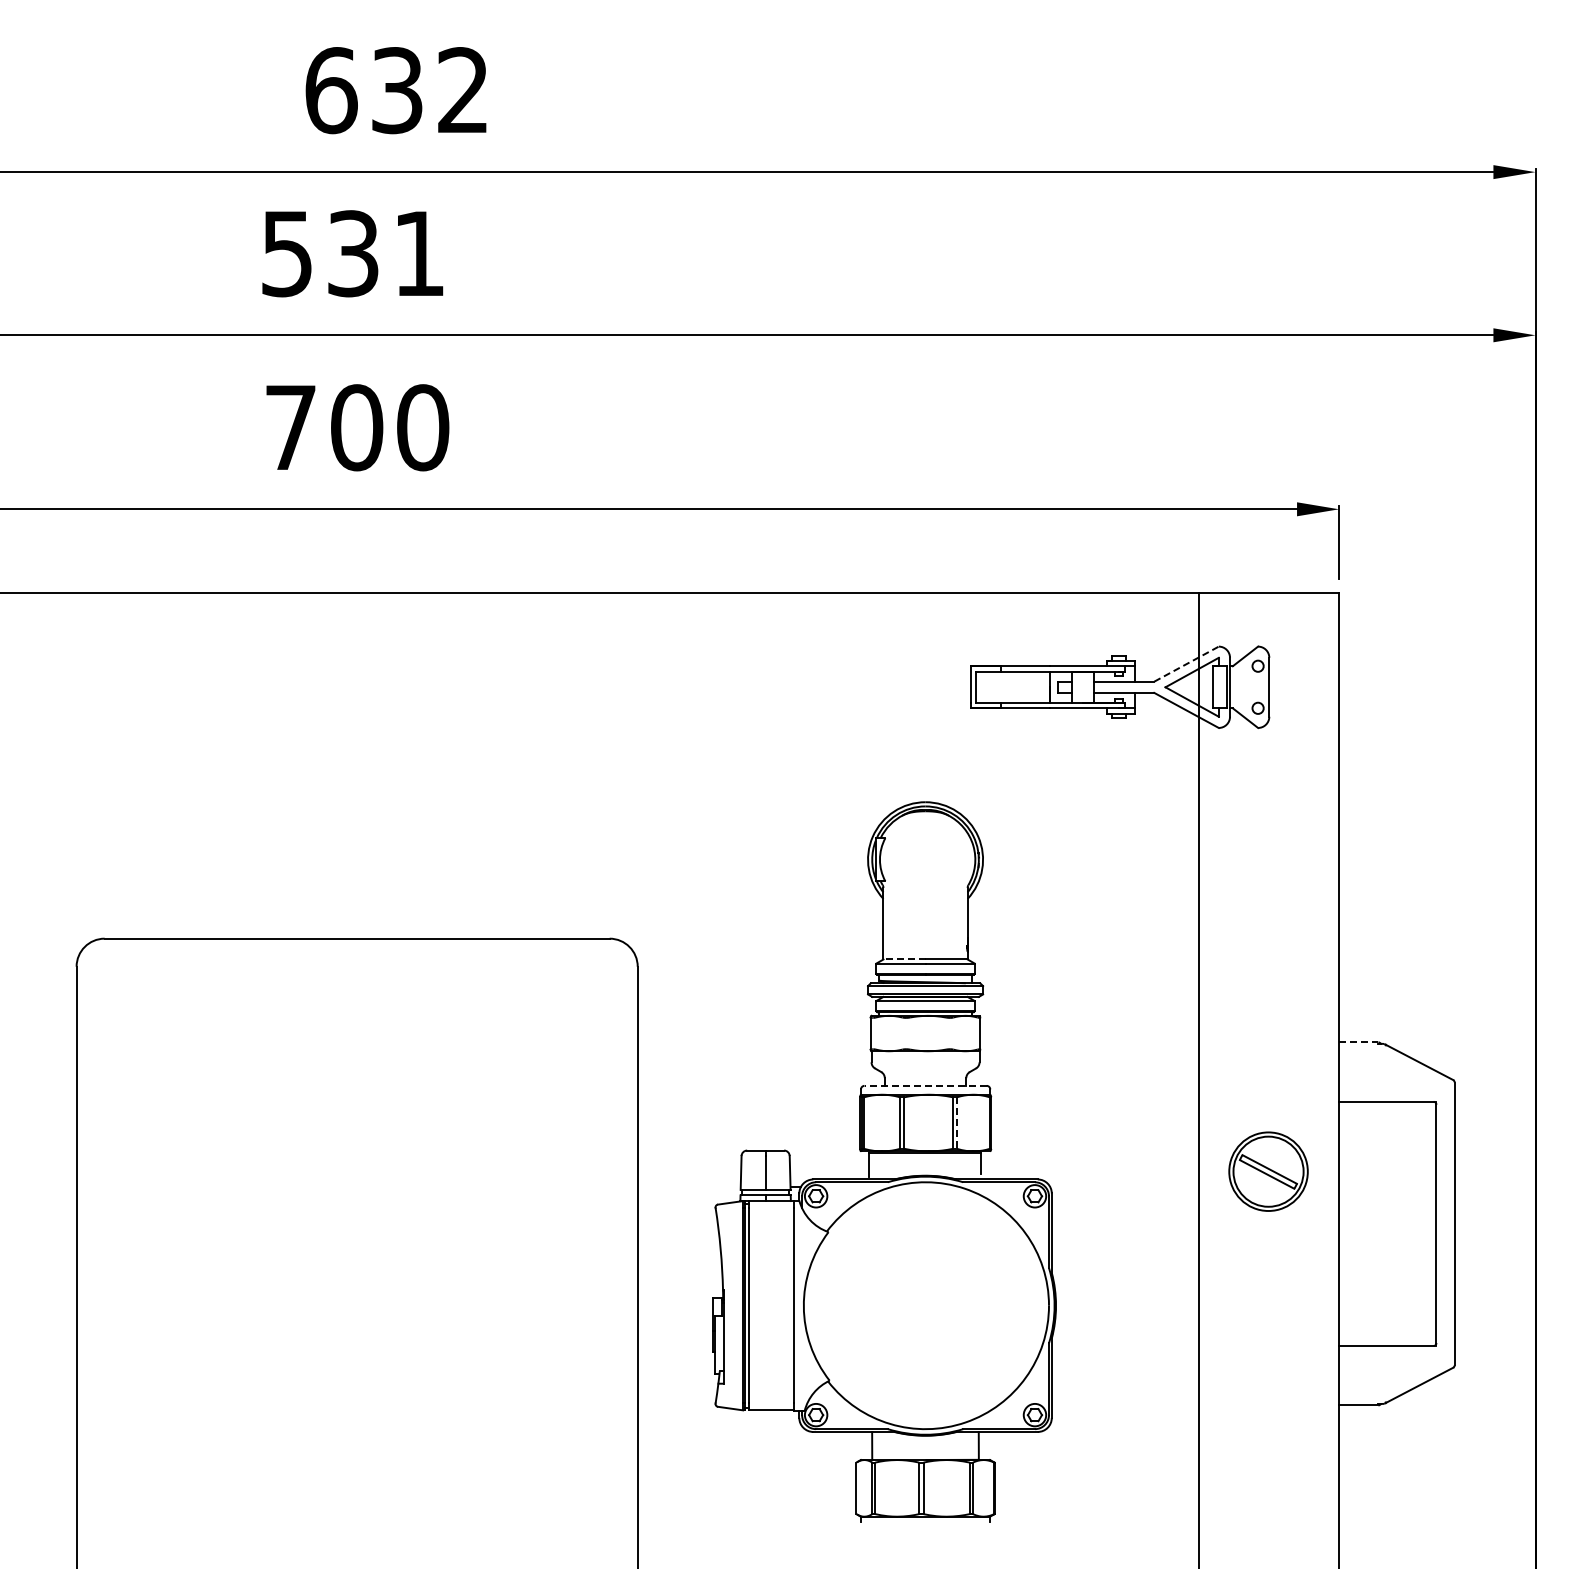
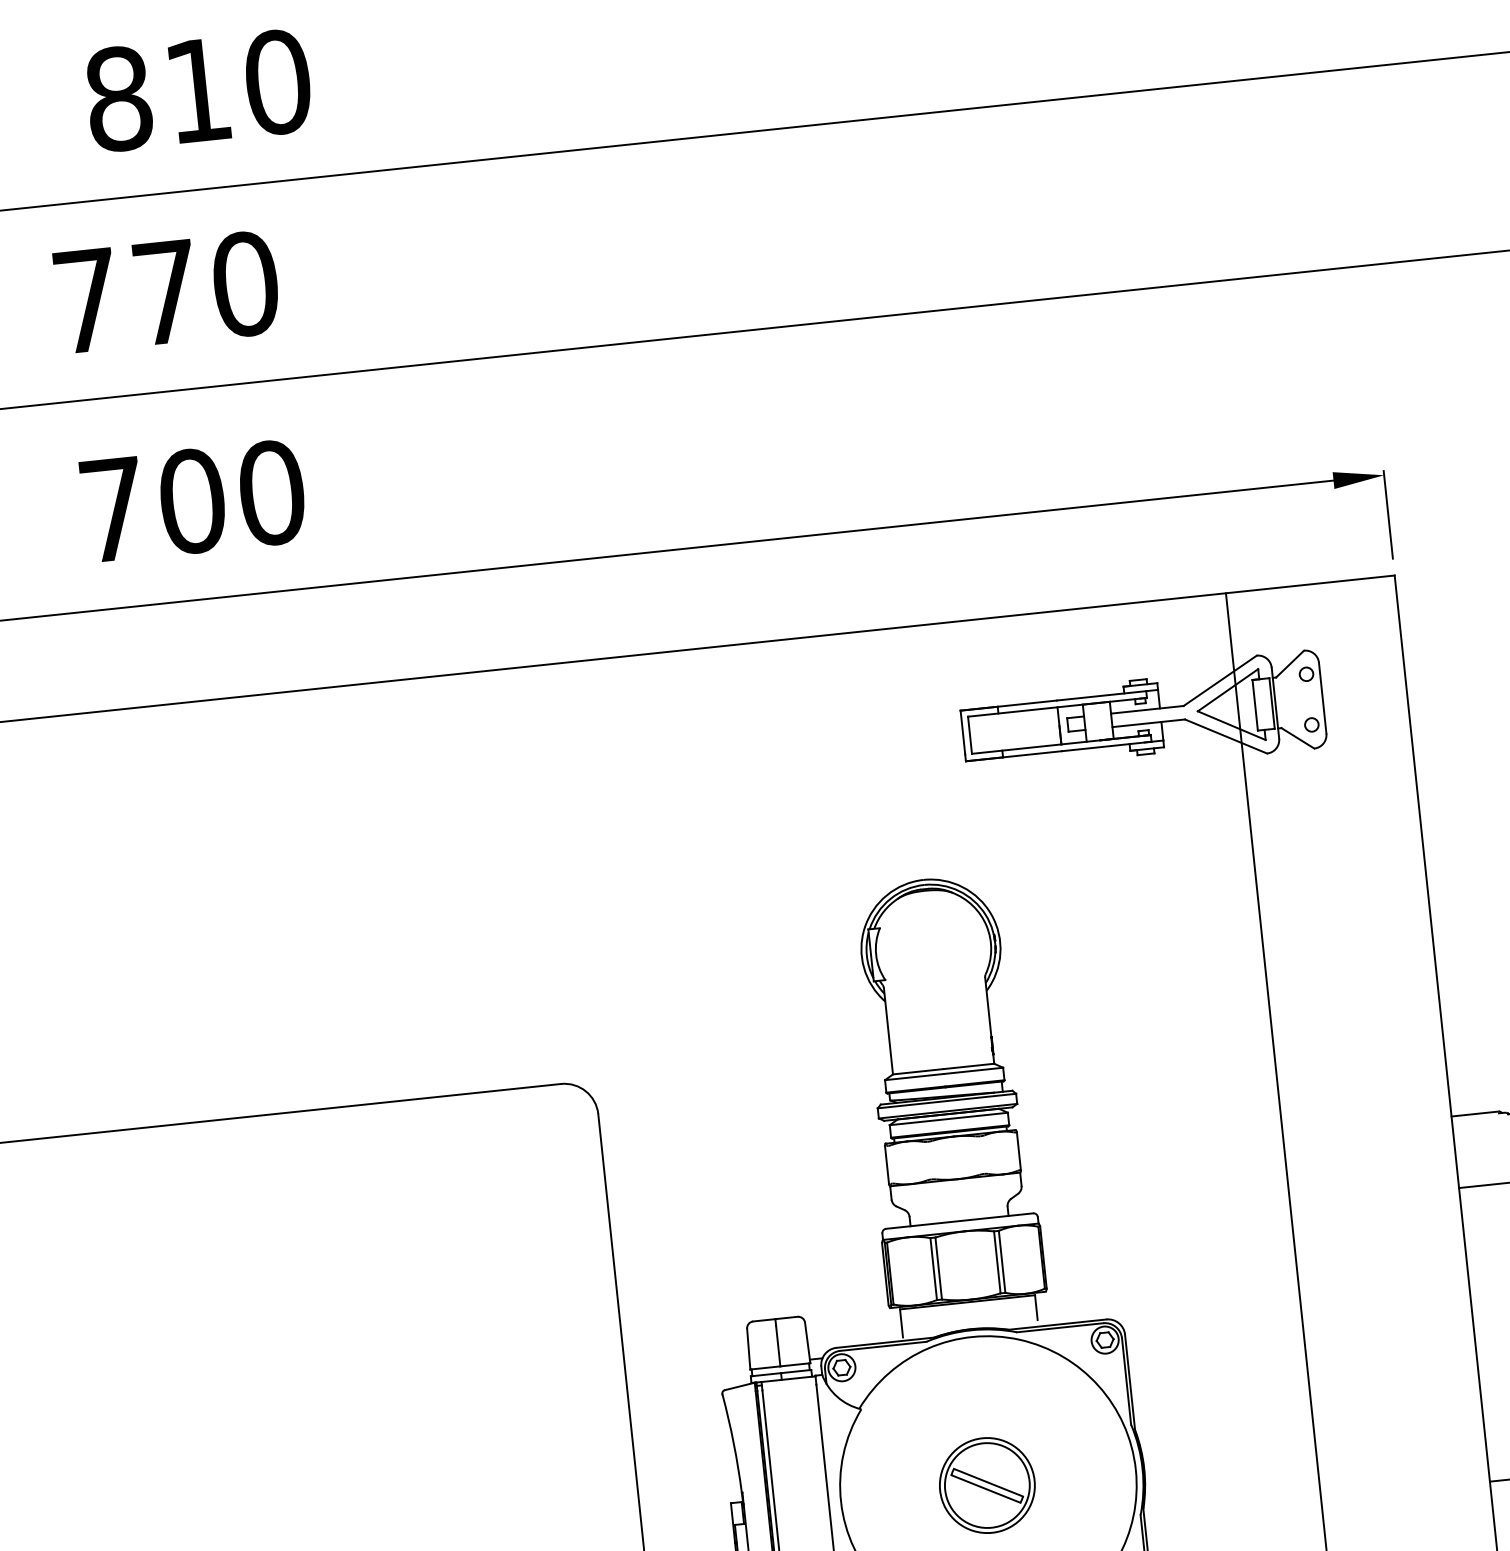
text: (397, 90) -> (198, 90), 632 -> 810
text: (353, 253) -> (166, 292), 531 -> 770
line: (1186, 664) -> (1220, 681), dashed -> solid
line: (904, 959) -> (918, 1071), dashed -> solid
line: (1358, 1042) -> (1474, 1114), dashed -> solid
line: (925, 1085) -> (959, 1220), dashed -> solid
line: (957, 1123) -> (1002, 1262), dashed -> solid
part: (1268, 1171) -> (987, 1485), moved

